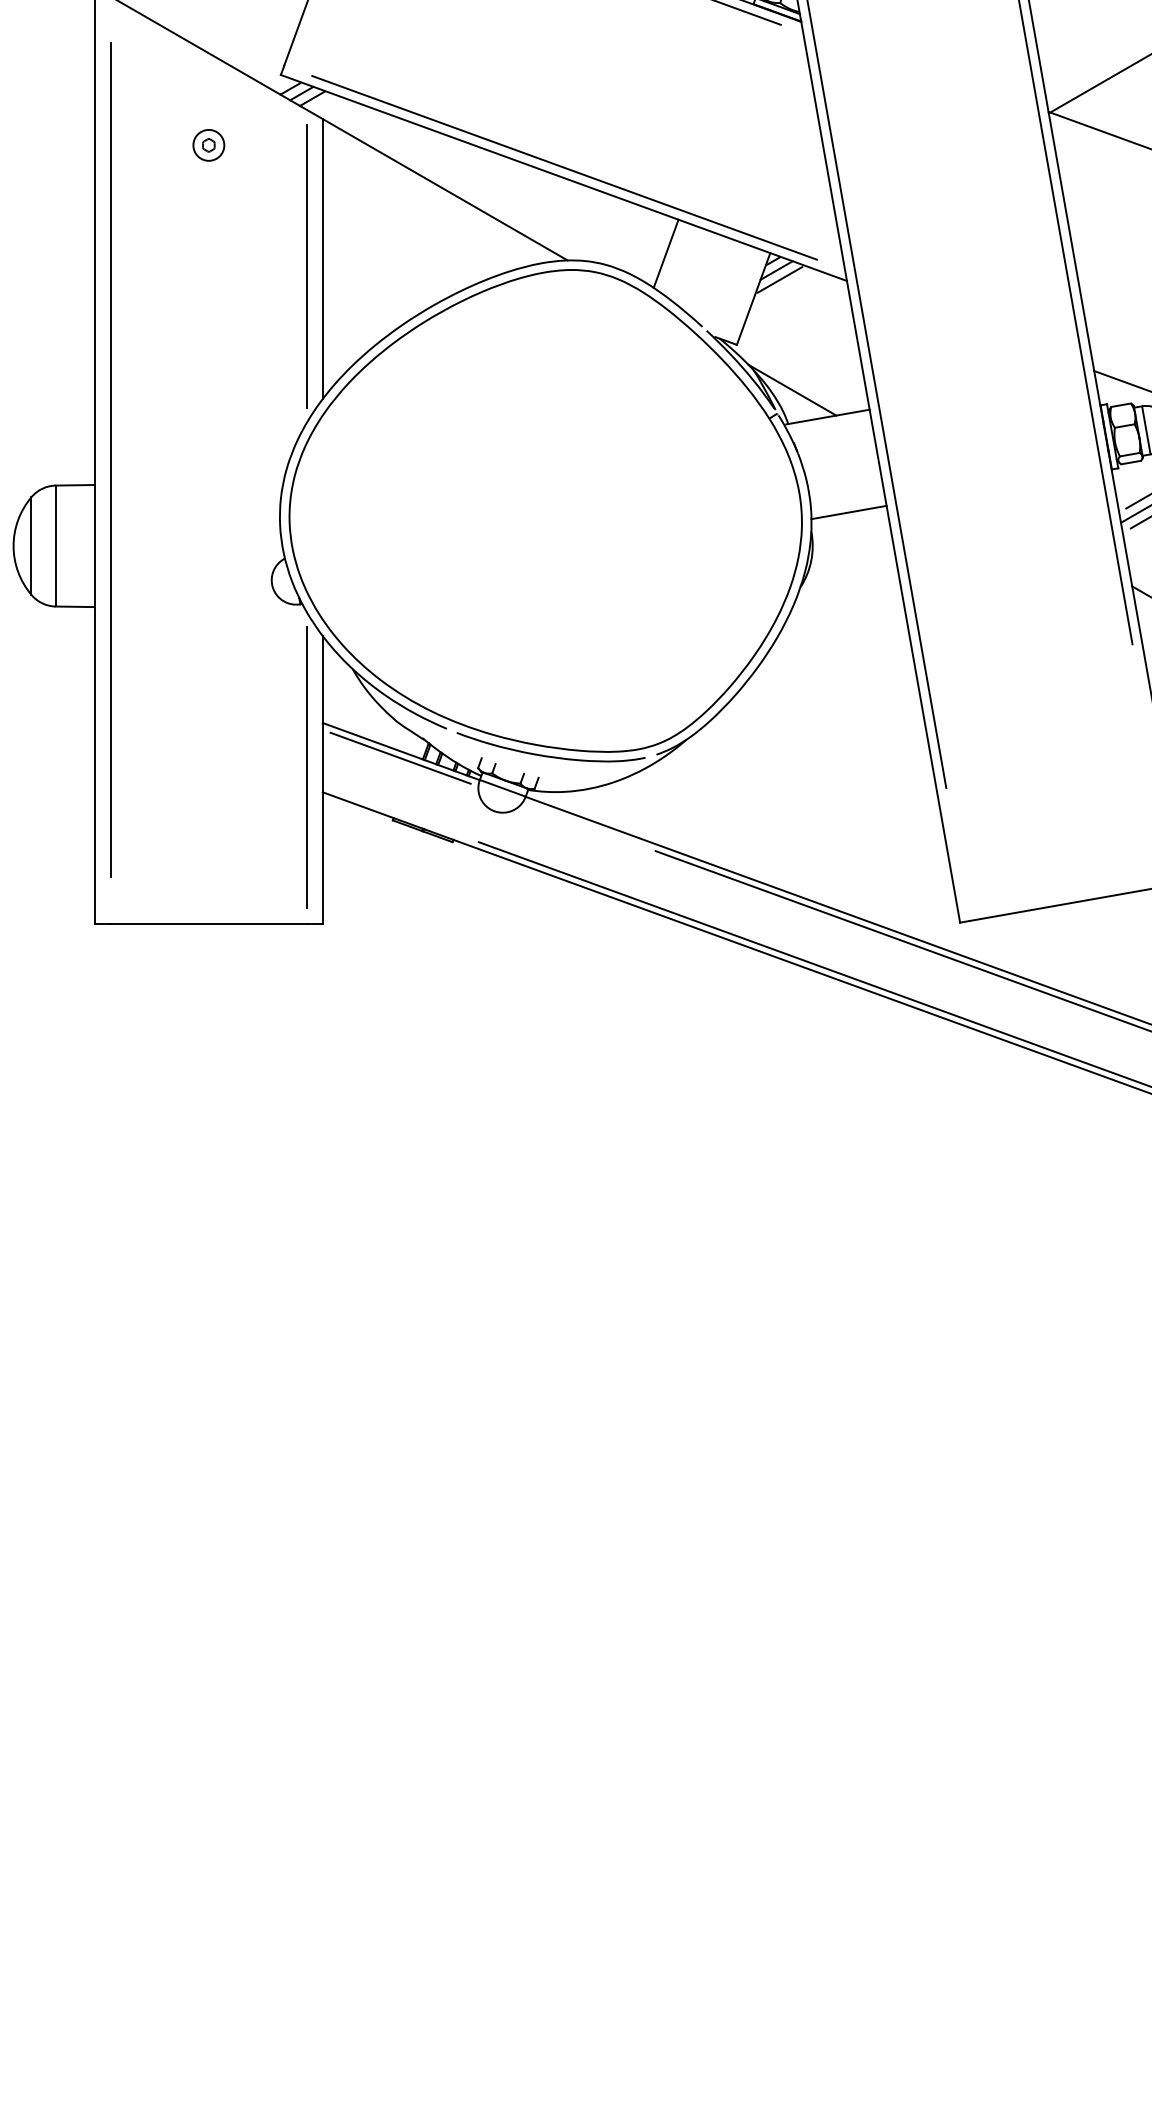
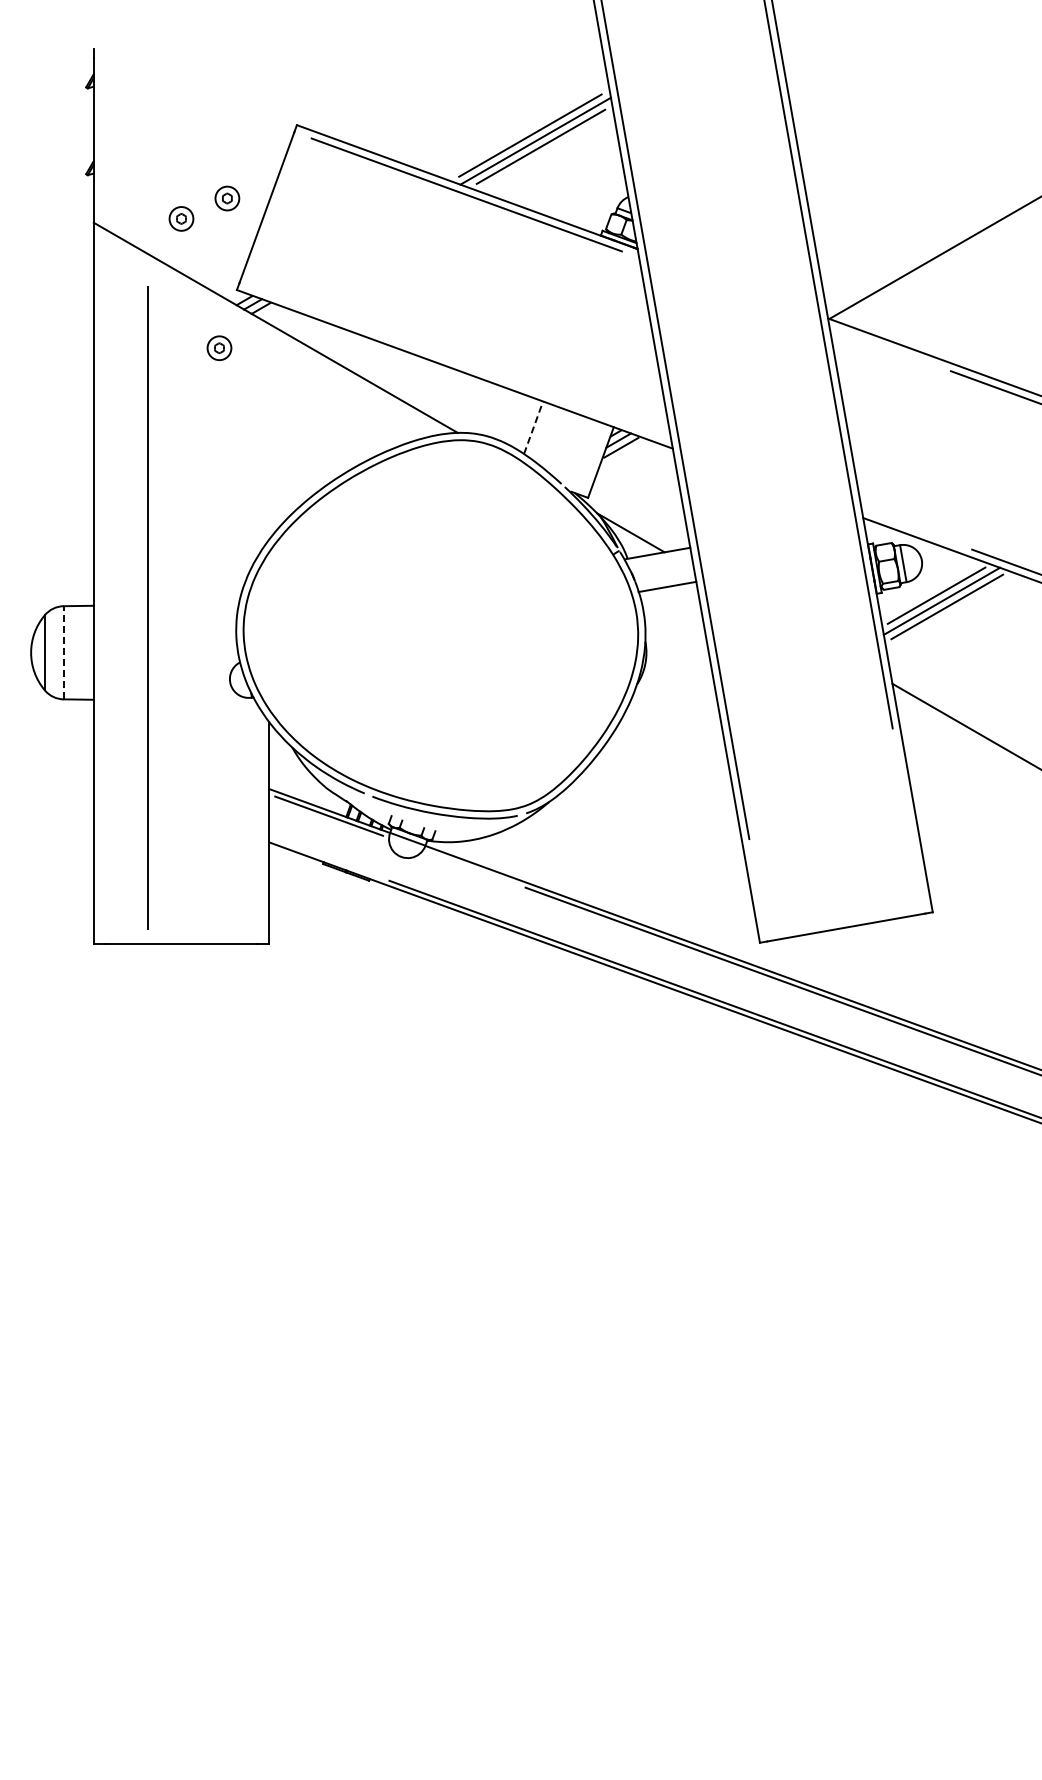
part: (208, 145) -> (219, 348), moved
line: (564, 167) -> (455, 361), removed
line: (666, 253) -> (533, 427), solid -> dashed
line: (323, 258) -> (269, 431), removed
line: (306, 266) -> (256, 437), removed
line: (110, 459) -> (147, 607), moved
line: (849, 511) -> (667, 586), moved
line: (55, 545) -> (63, 652), solid -> dashed
line: (306, 767) -> (256, 823), removed

